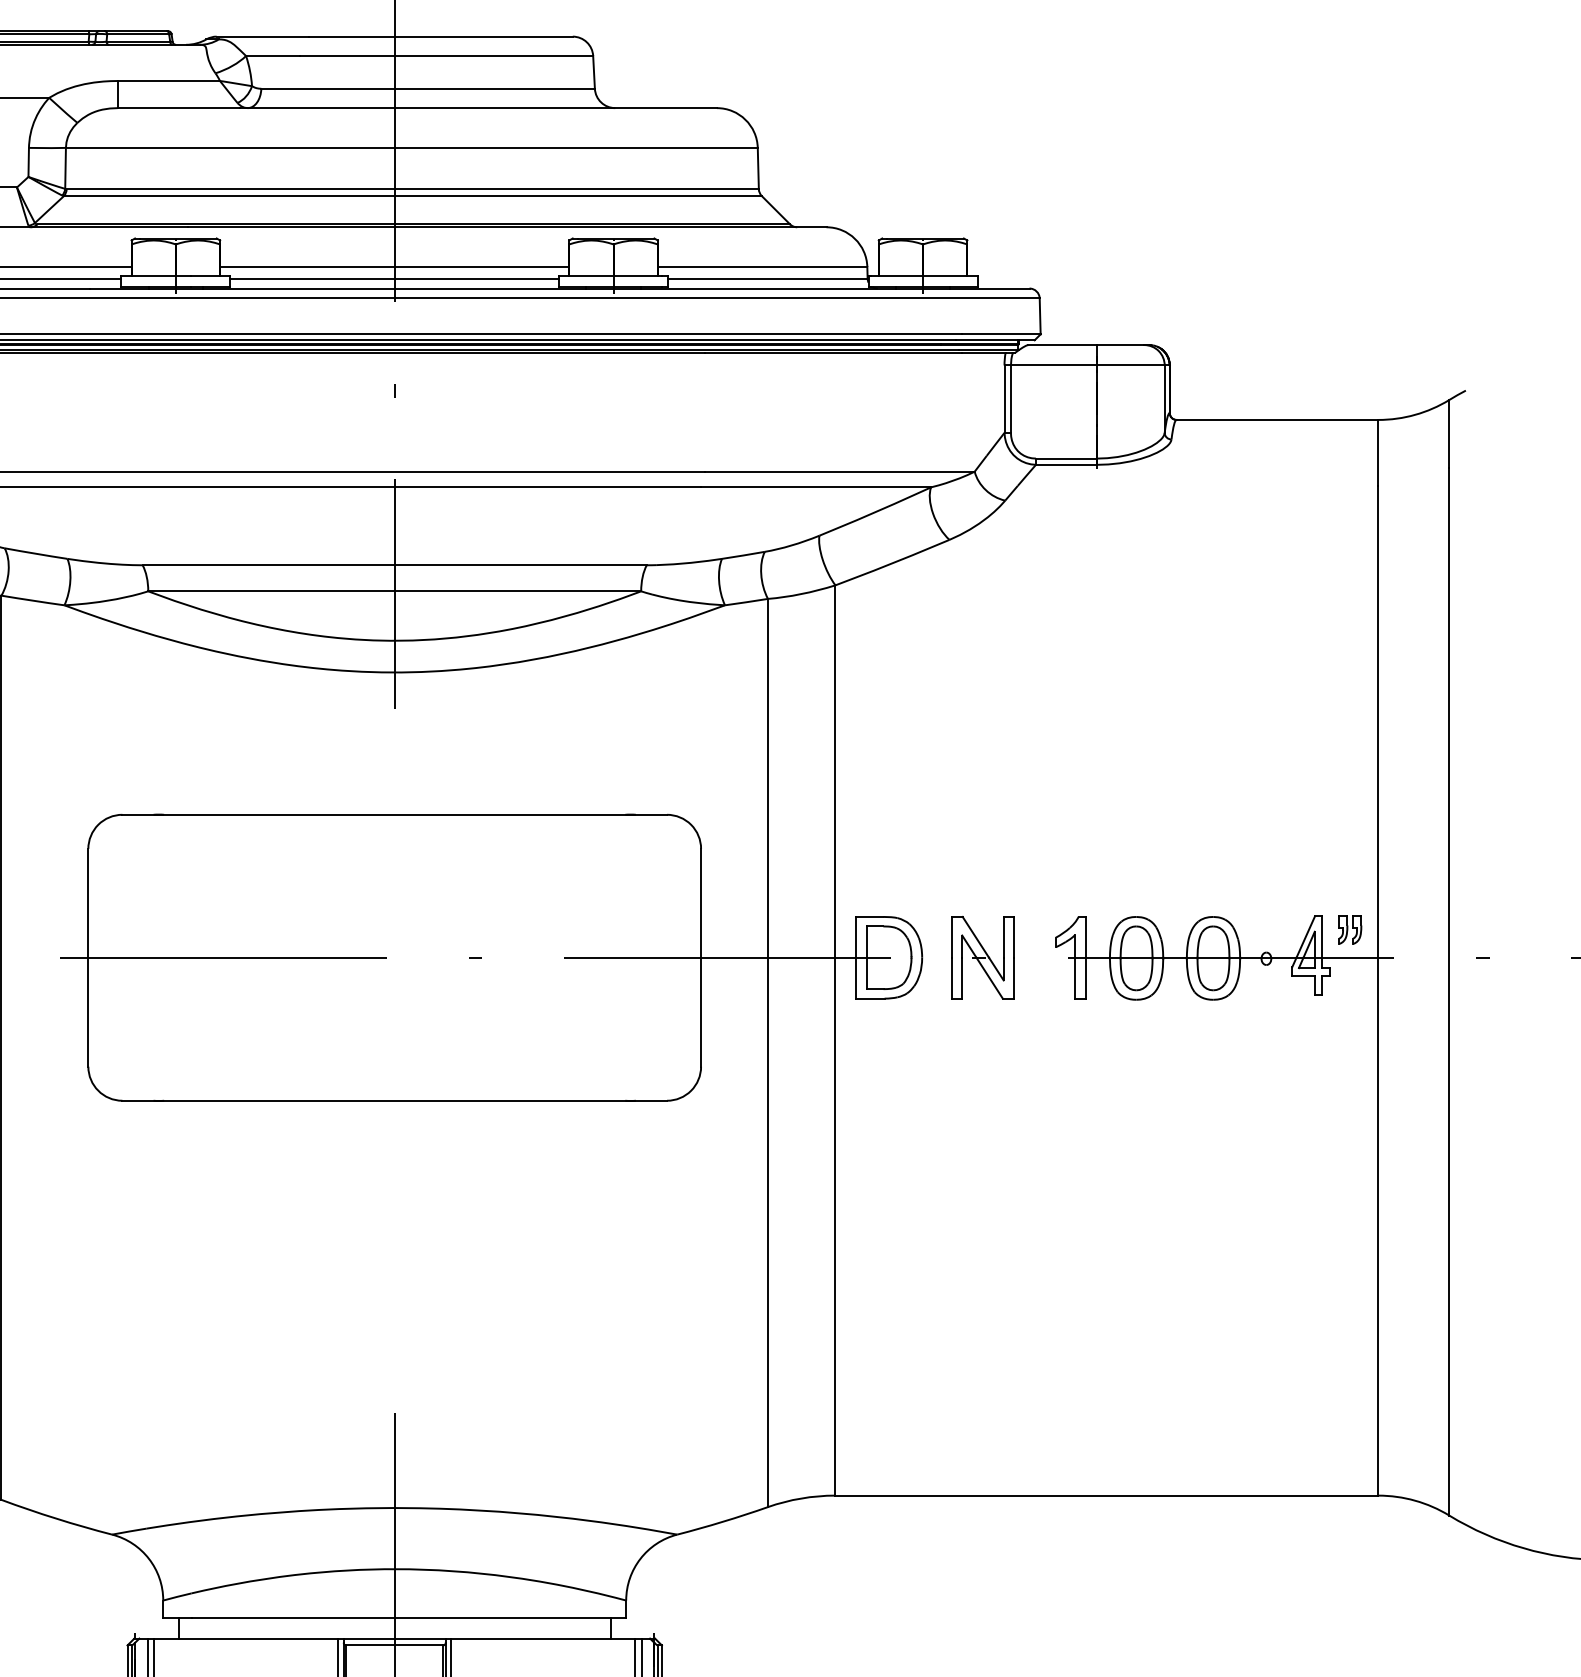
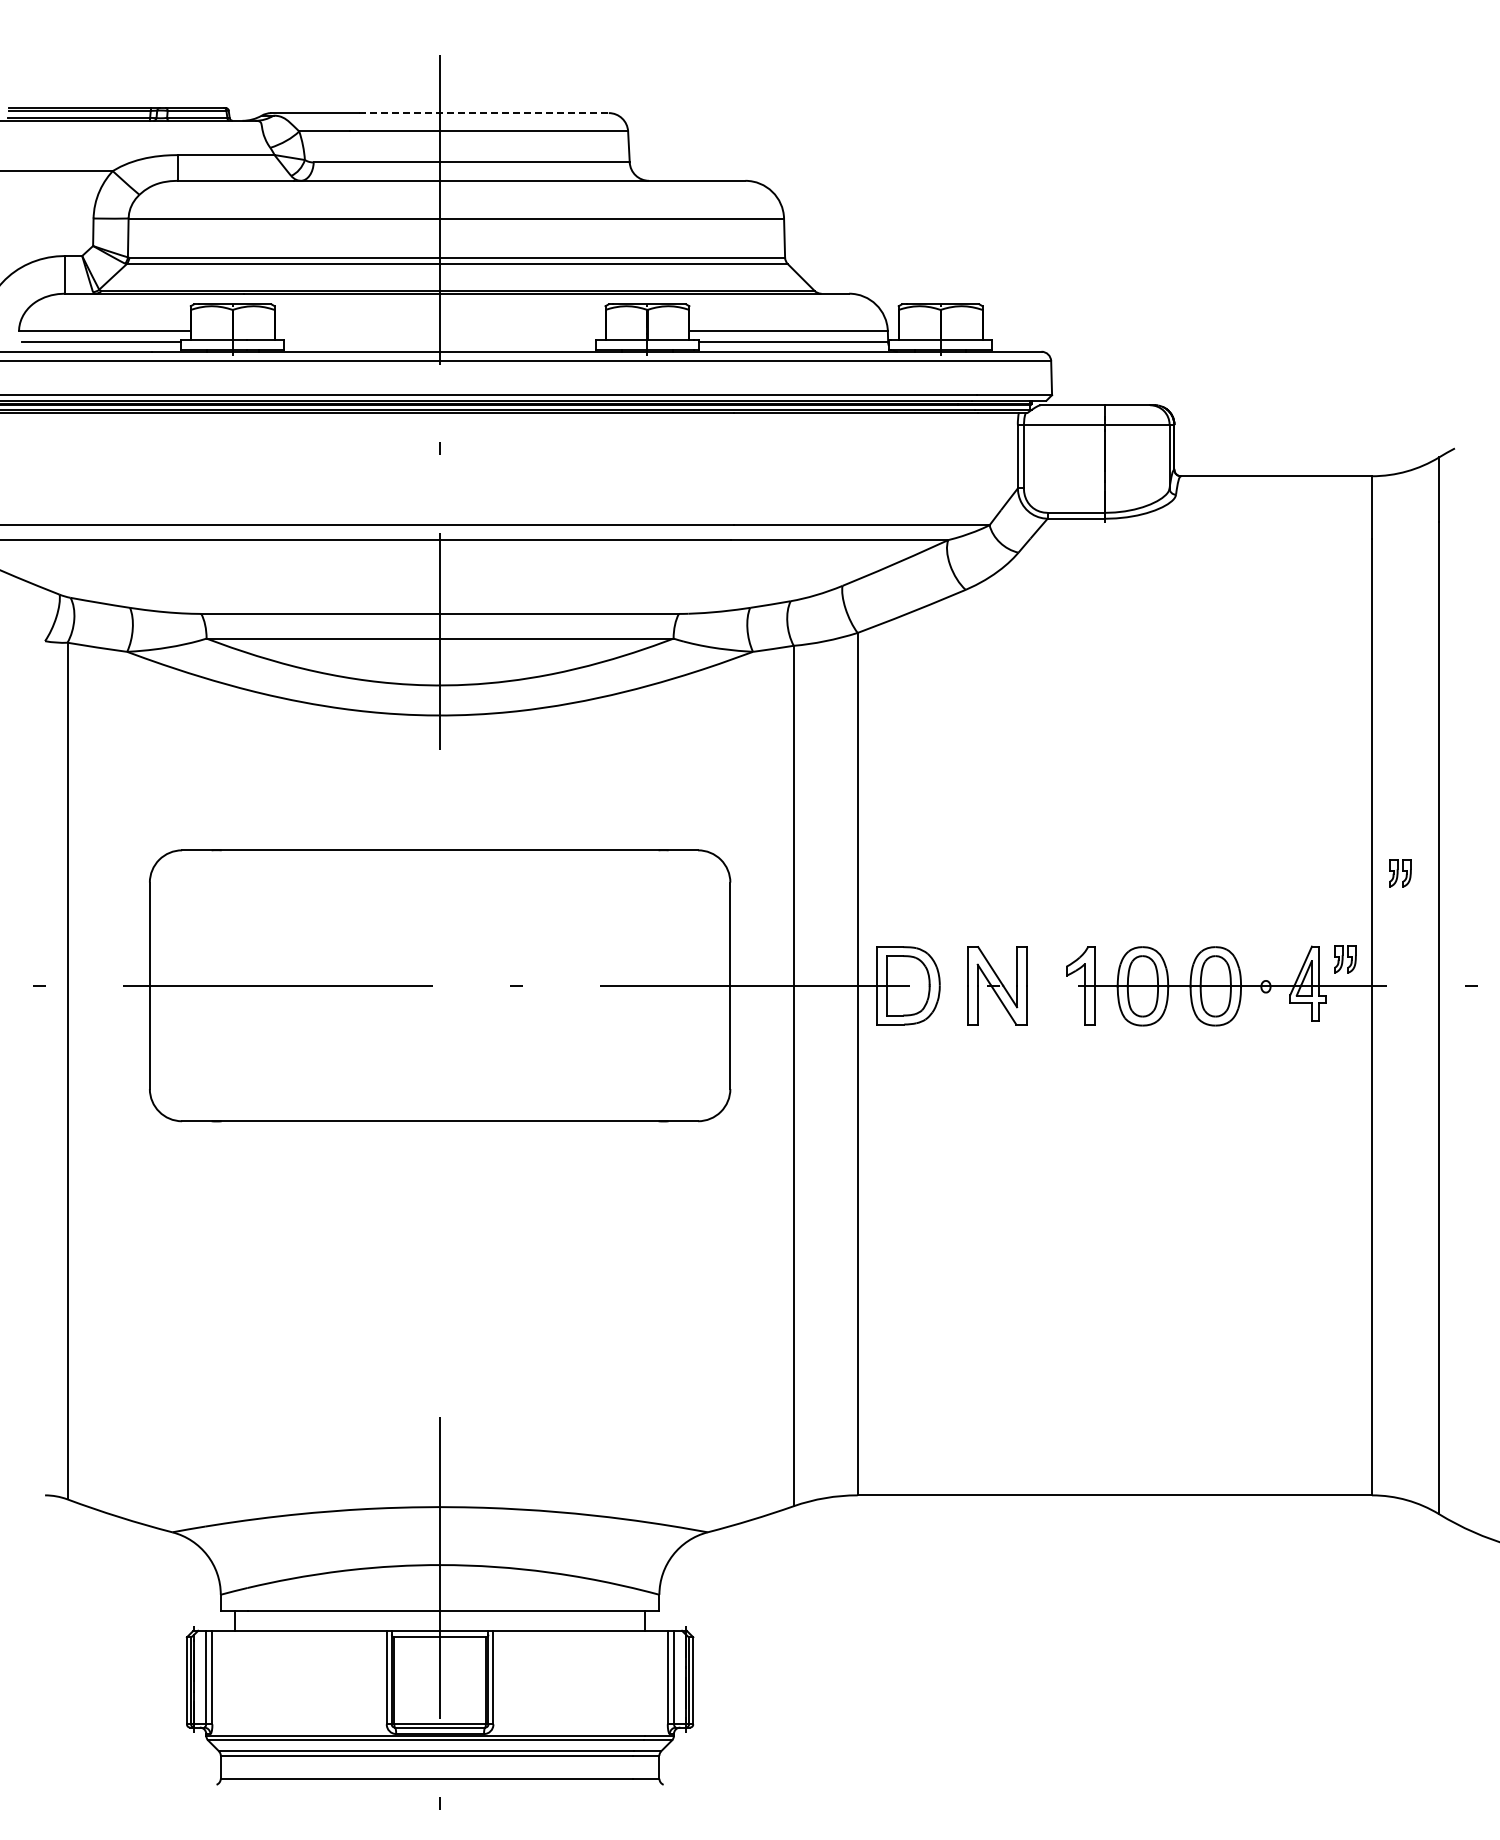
line: (441, 37) -> (484, 113), solid -> dashed
line: (394, 267) -> (439, 331), removed
line: (394, 278) -> (439, 342), removed
part: (1408, 839) -> (1400, 873), added

